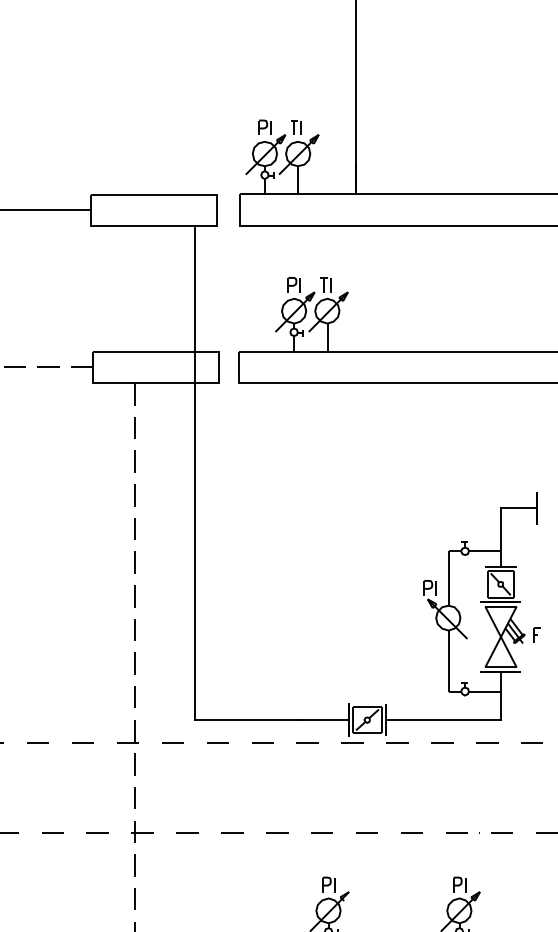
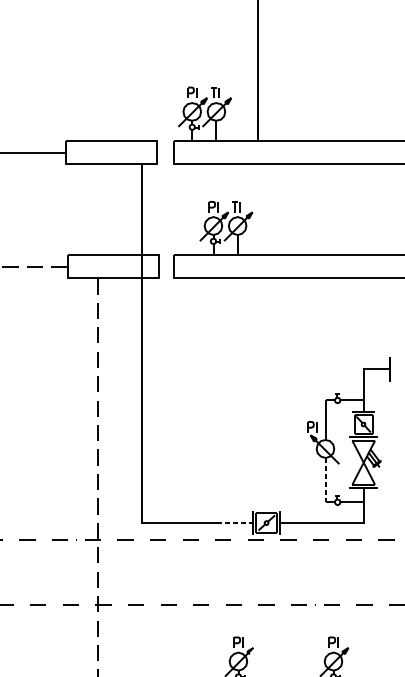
part: (536, 634) -> (389, 460), removed
line: (448, 661) -> (325, 480), solid -> dashed
line: (324, 719) -> (235, 522), solid -> dashed

